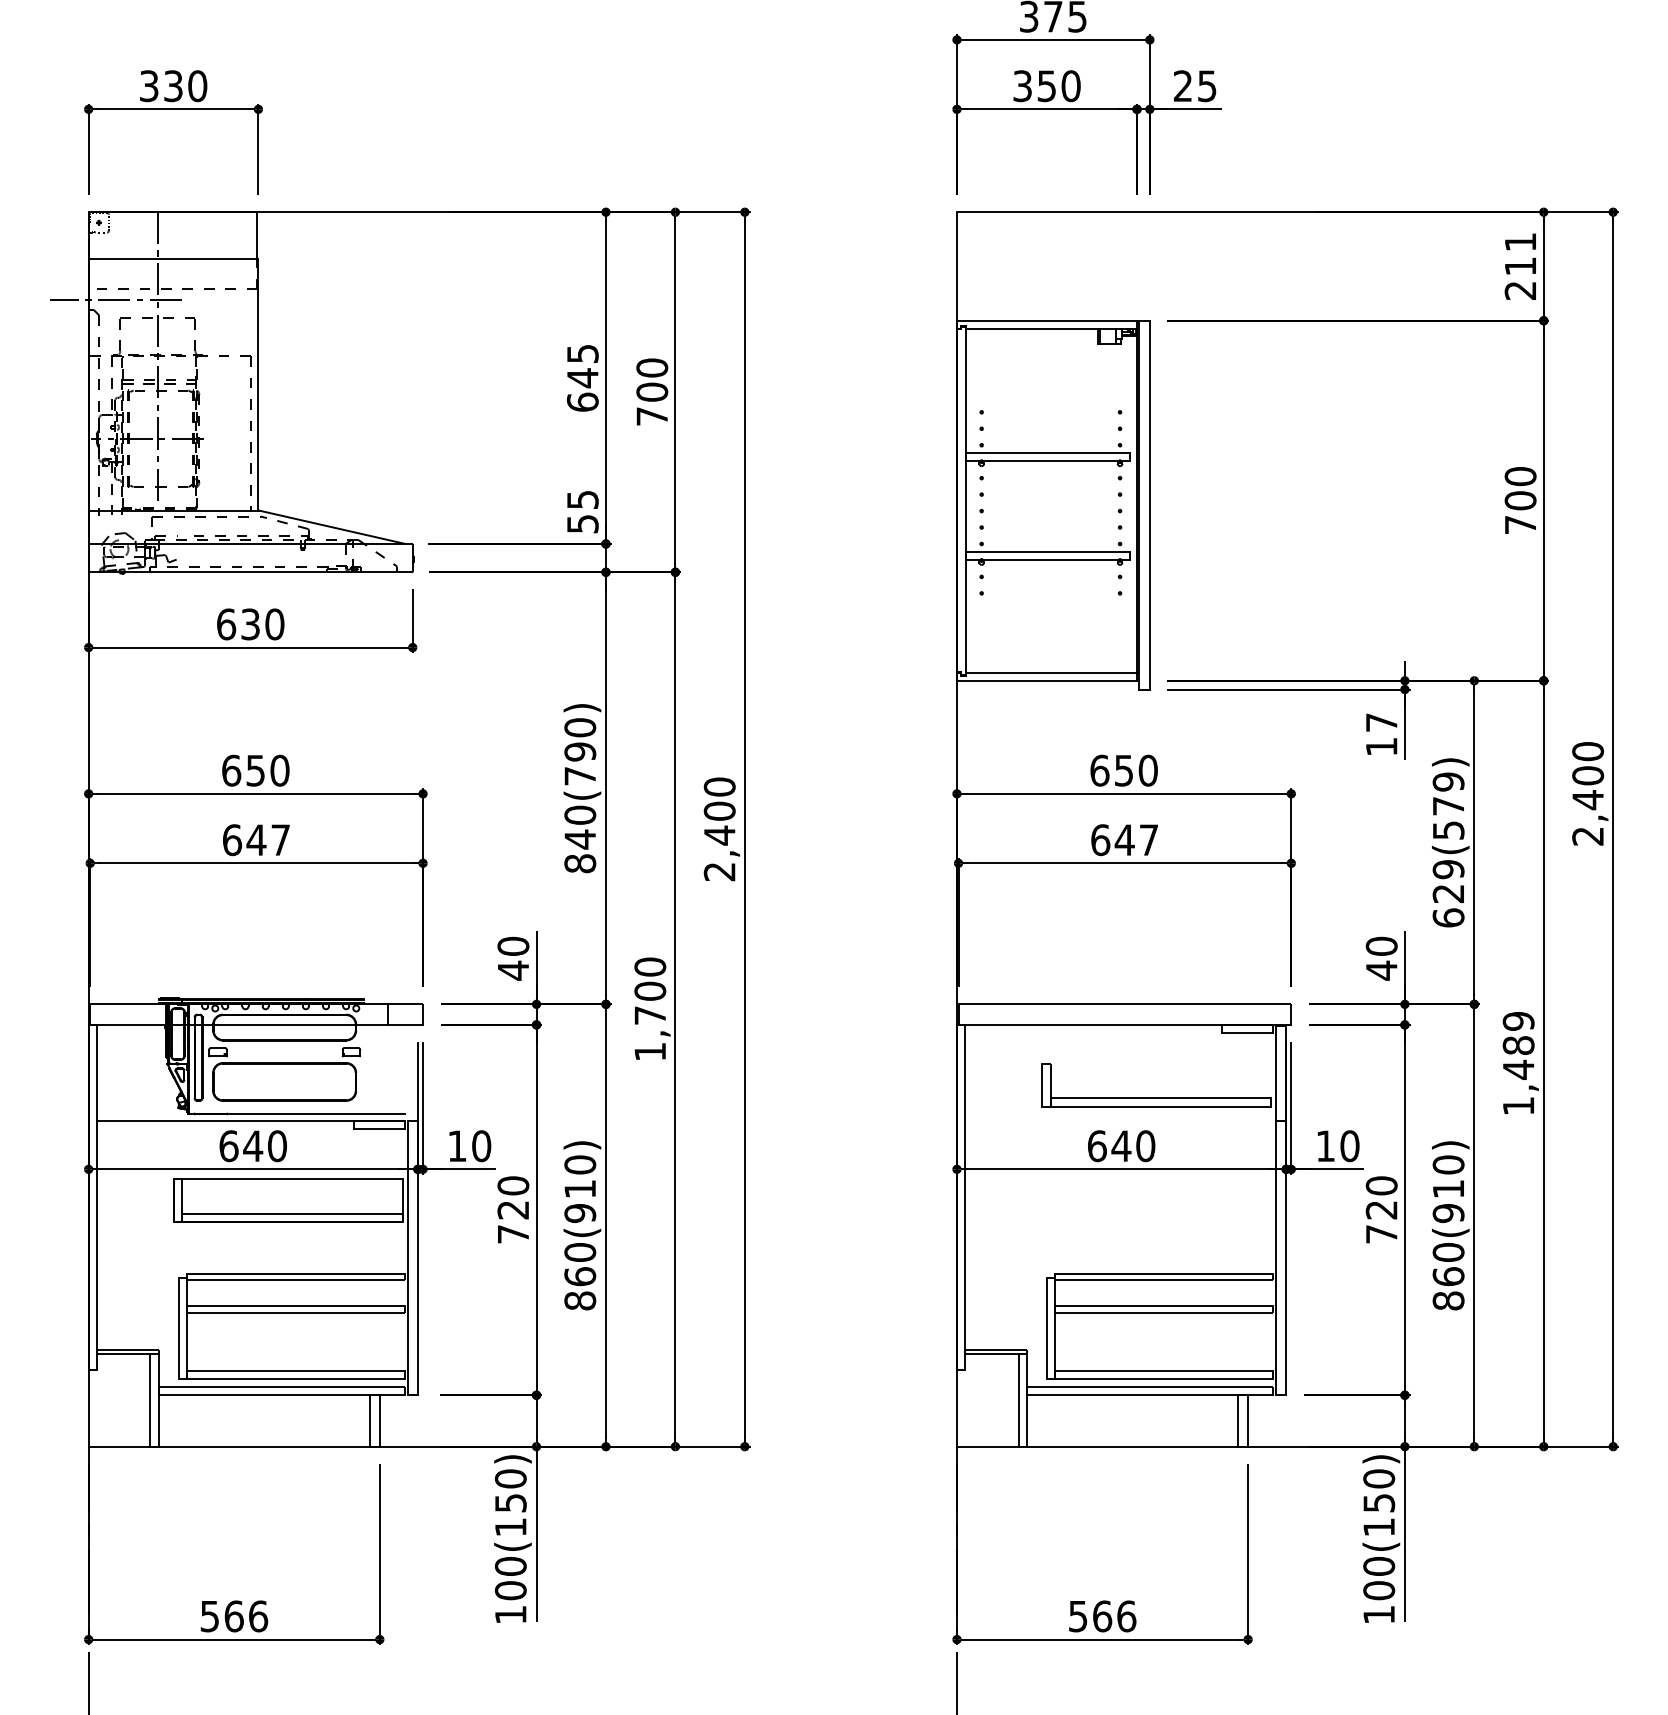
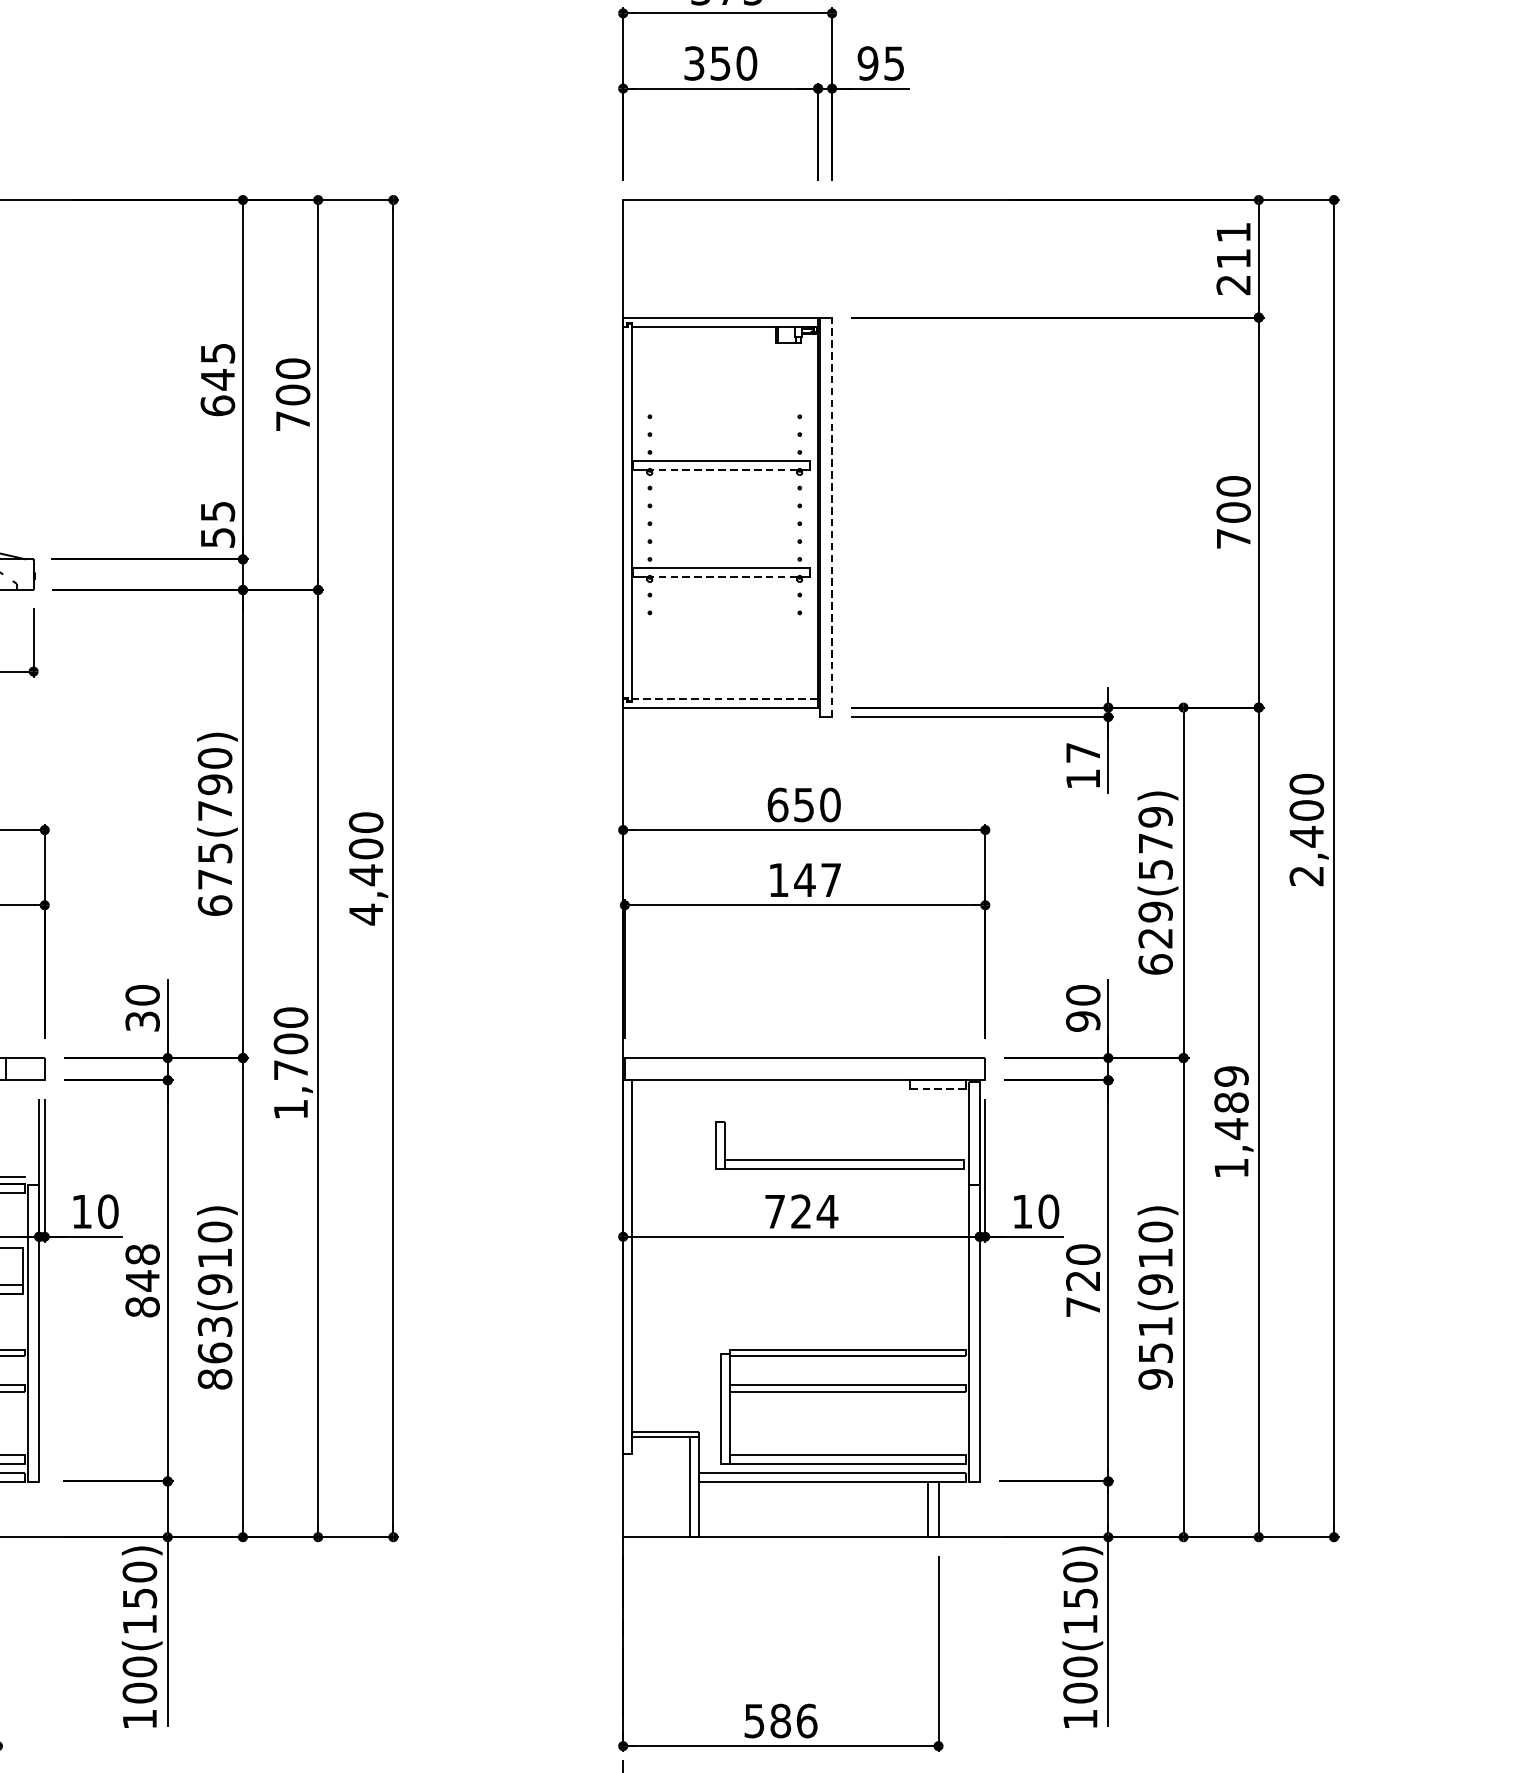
text: (1182, 86) -> (867, 63), 25 -> 95
line: (1050, 461) -> (724, 470), solid -> dashed
line: (1149, 504) -> (831, 516), solid -> dashed
line: (1050, 559) -> (724, 576), solid -> dashed
line: (1051, 672) -> (725, 698), solid -> dashed
text: (580, 839) -> (215, 879), 840(790) -> 675(790)
text: (1100, 840) -> (778, 880), 647 -> 147
text: (719, 871) -> (365, 914), 2,400 -> 4,400
text: (513, 970) -> (142, 1021), 40 -> 30
text: (1381, 970) -> (1083, 1021), 40 -> 90
line: (1247, 1033) -> (937, 1089), solid -> dashed
text: (1121, 1146) -> (801, 1212), 640 -> 724
text: (513, 1209) -> (142, 1280), 720 -> 848
text: (580, 1252) -> (215, 1326), 860(910) -> 863(910)
text: (1448, 1276) -> (1155, 1352), 860(910) -> 951(910)
text: (1102, 1616) -> (780, 1721), 566 -> 586

